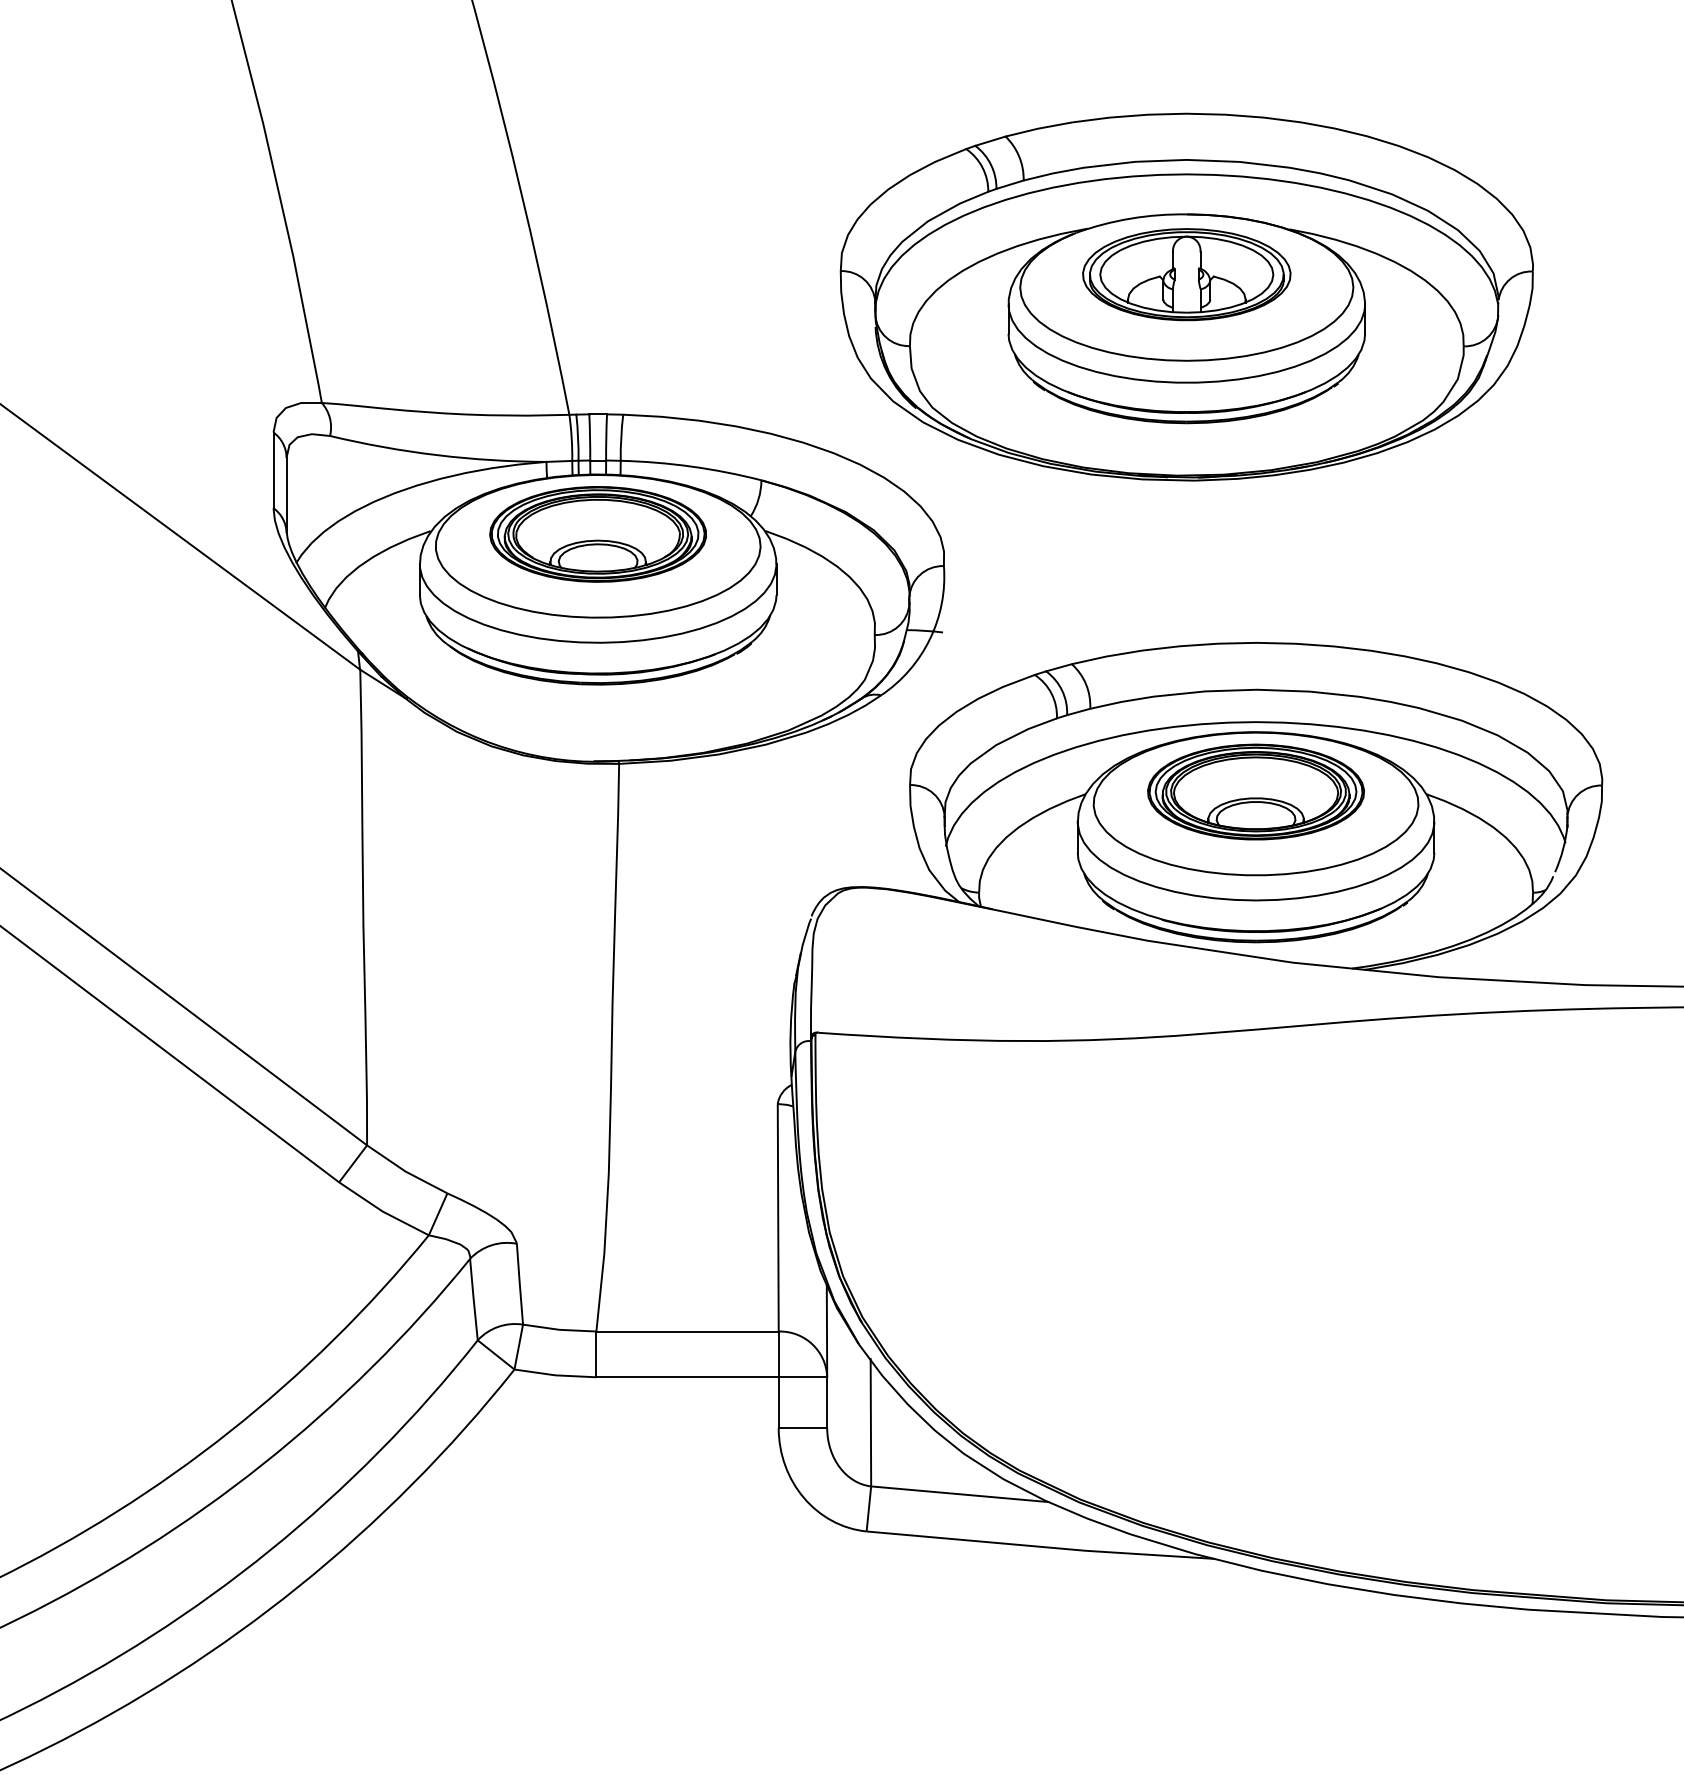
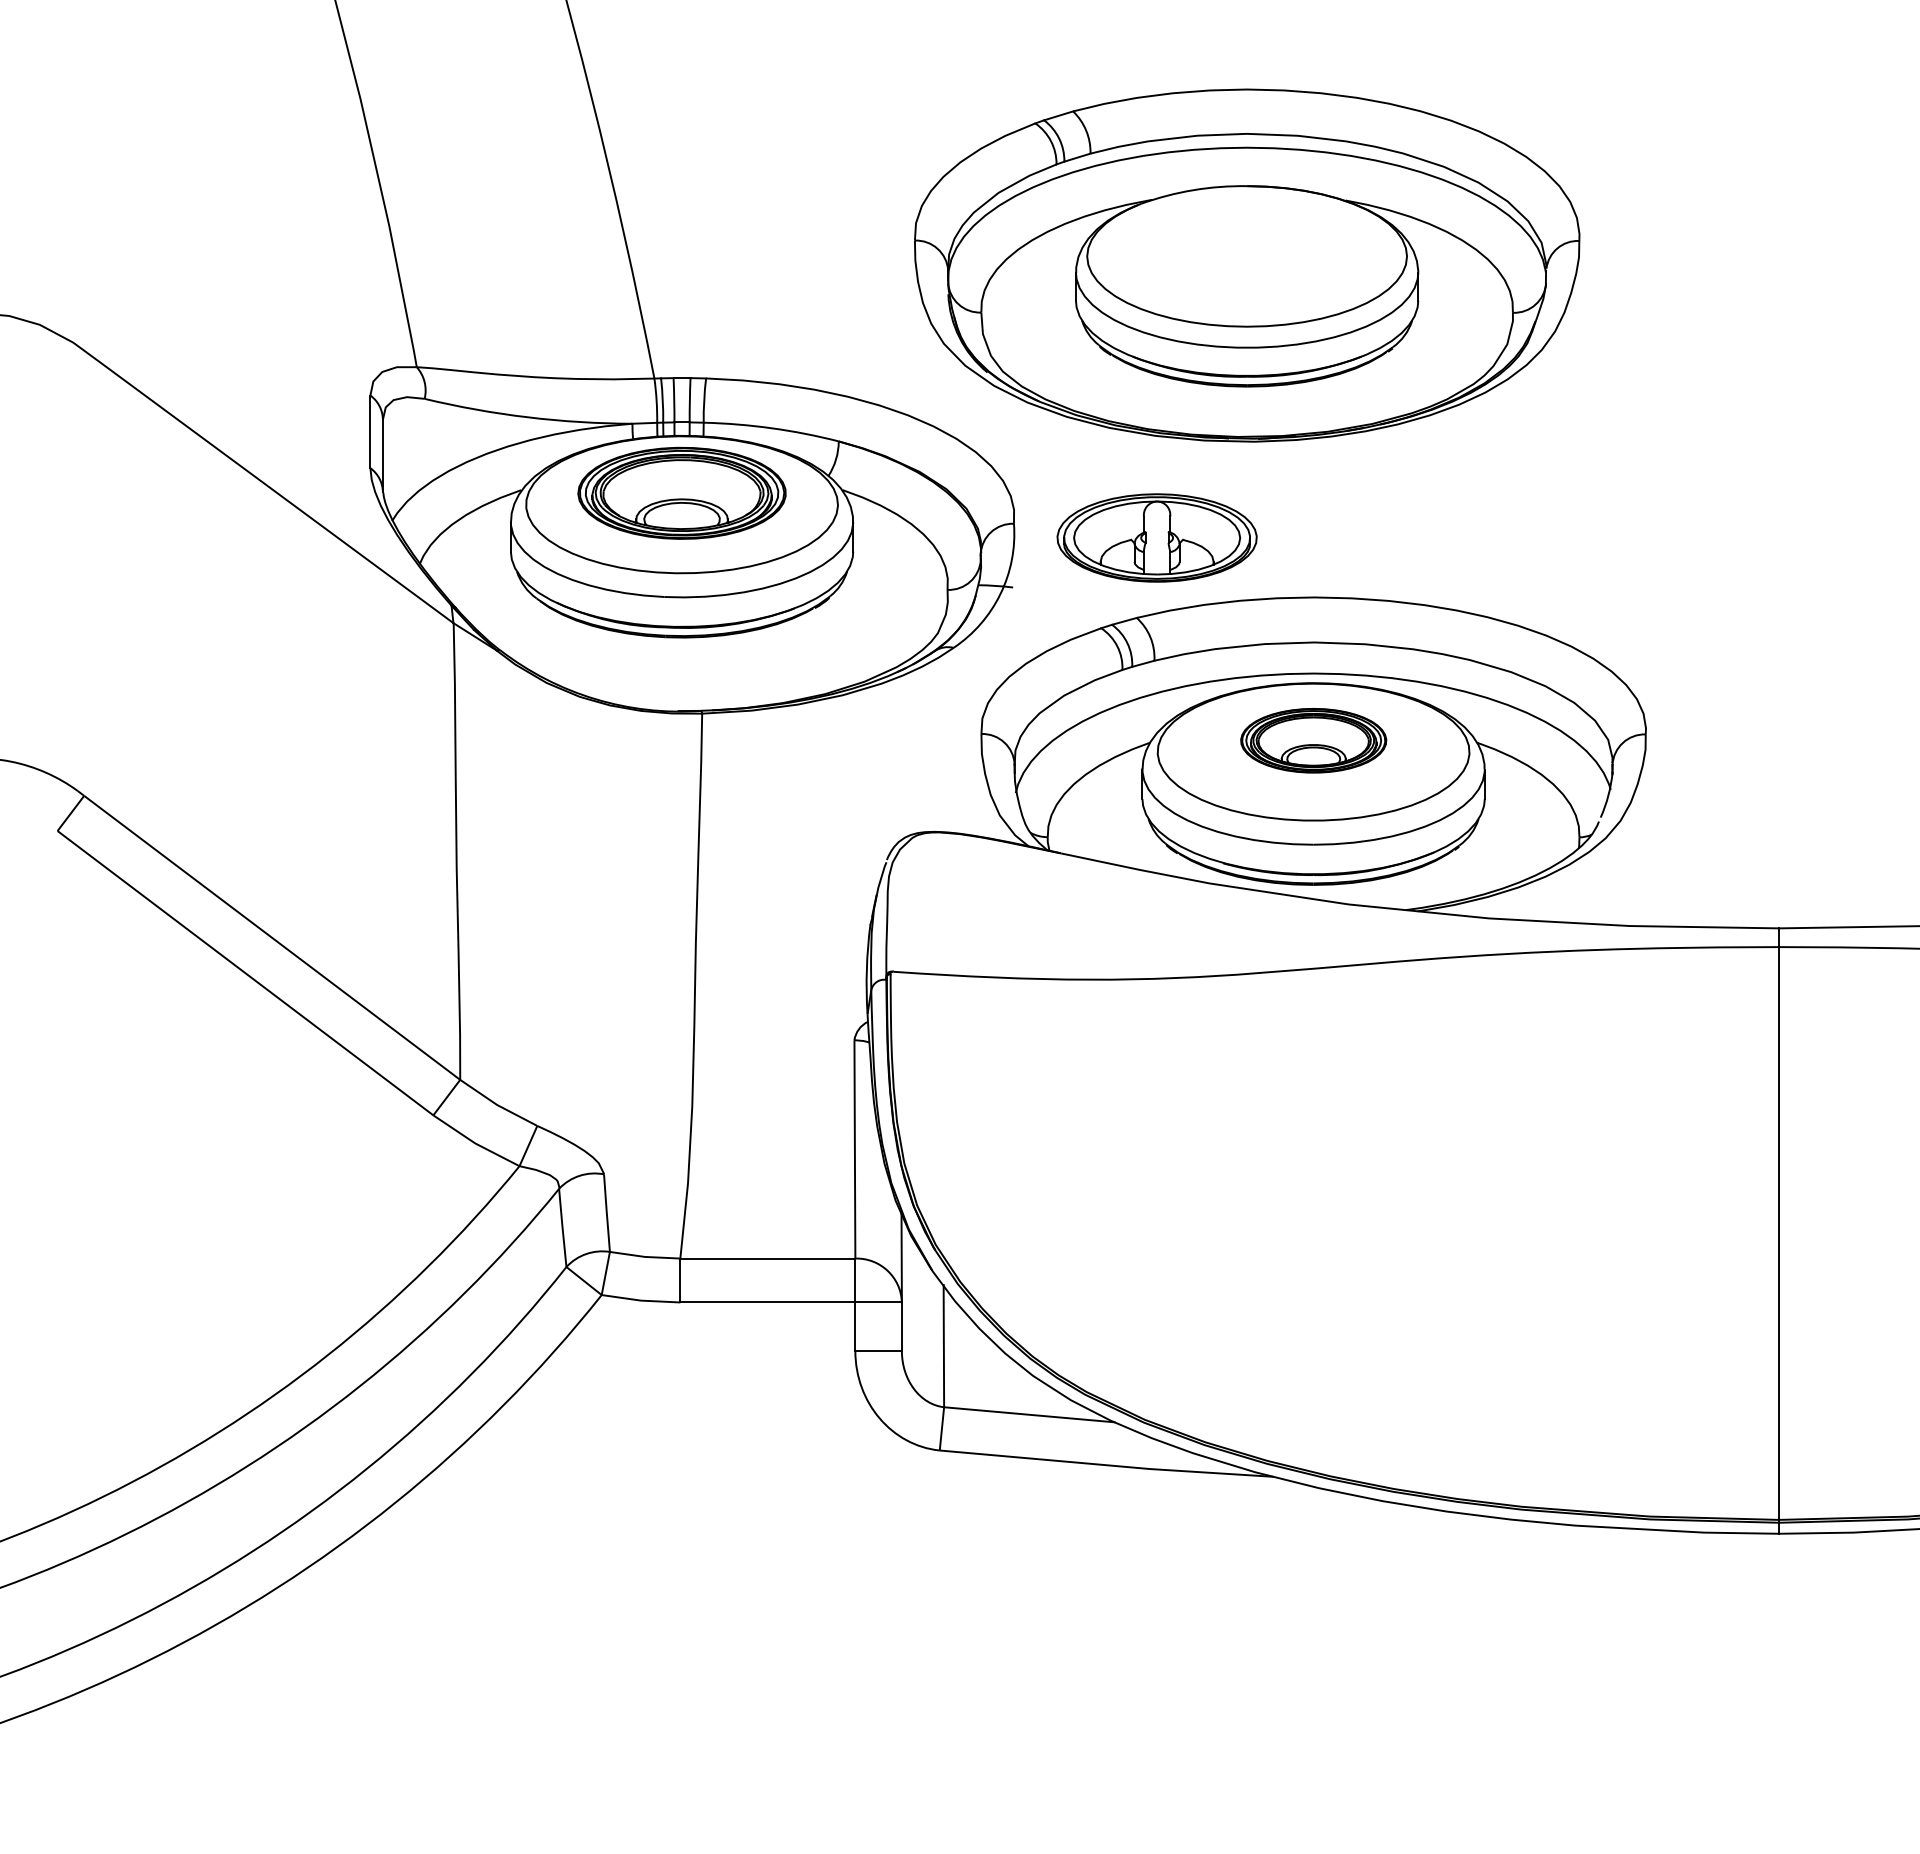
part: (1186, 274) -> (1156, 537), moved
part: (1255, 791) -> (1313, 740), size x0.7

